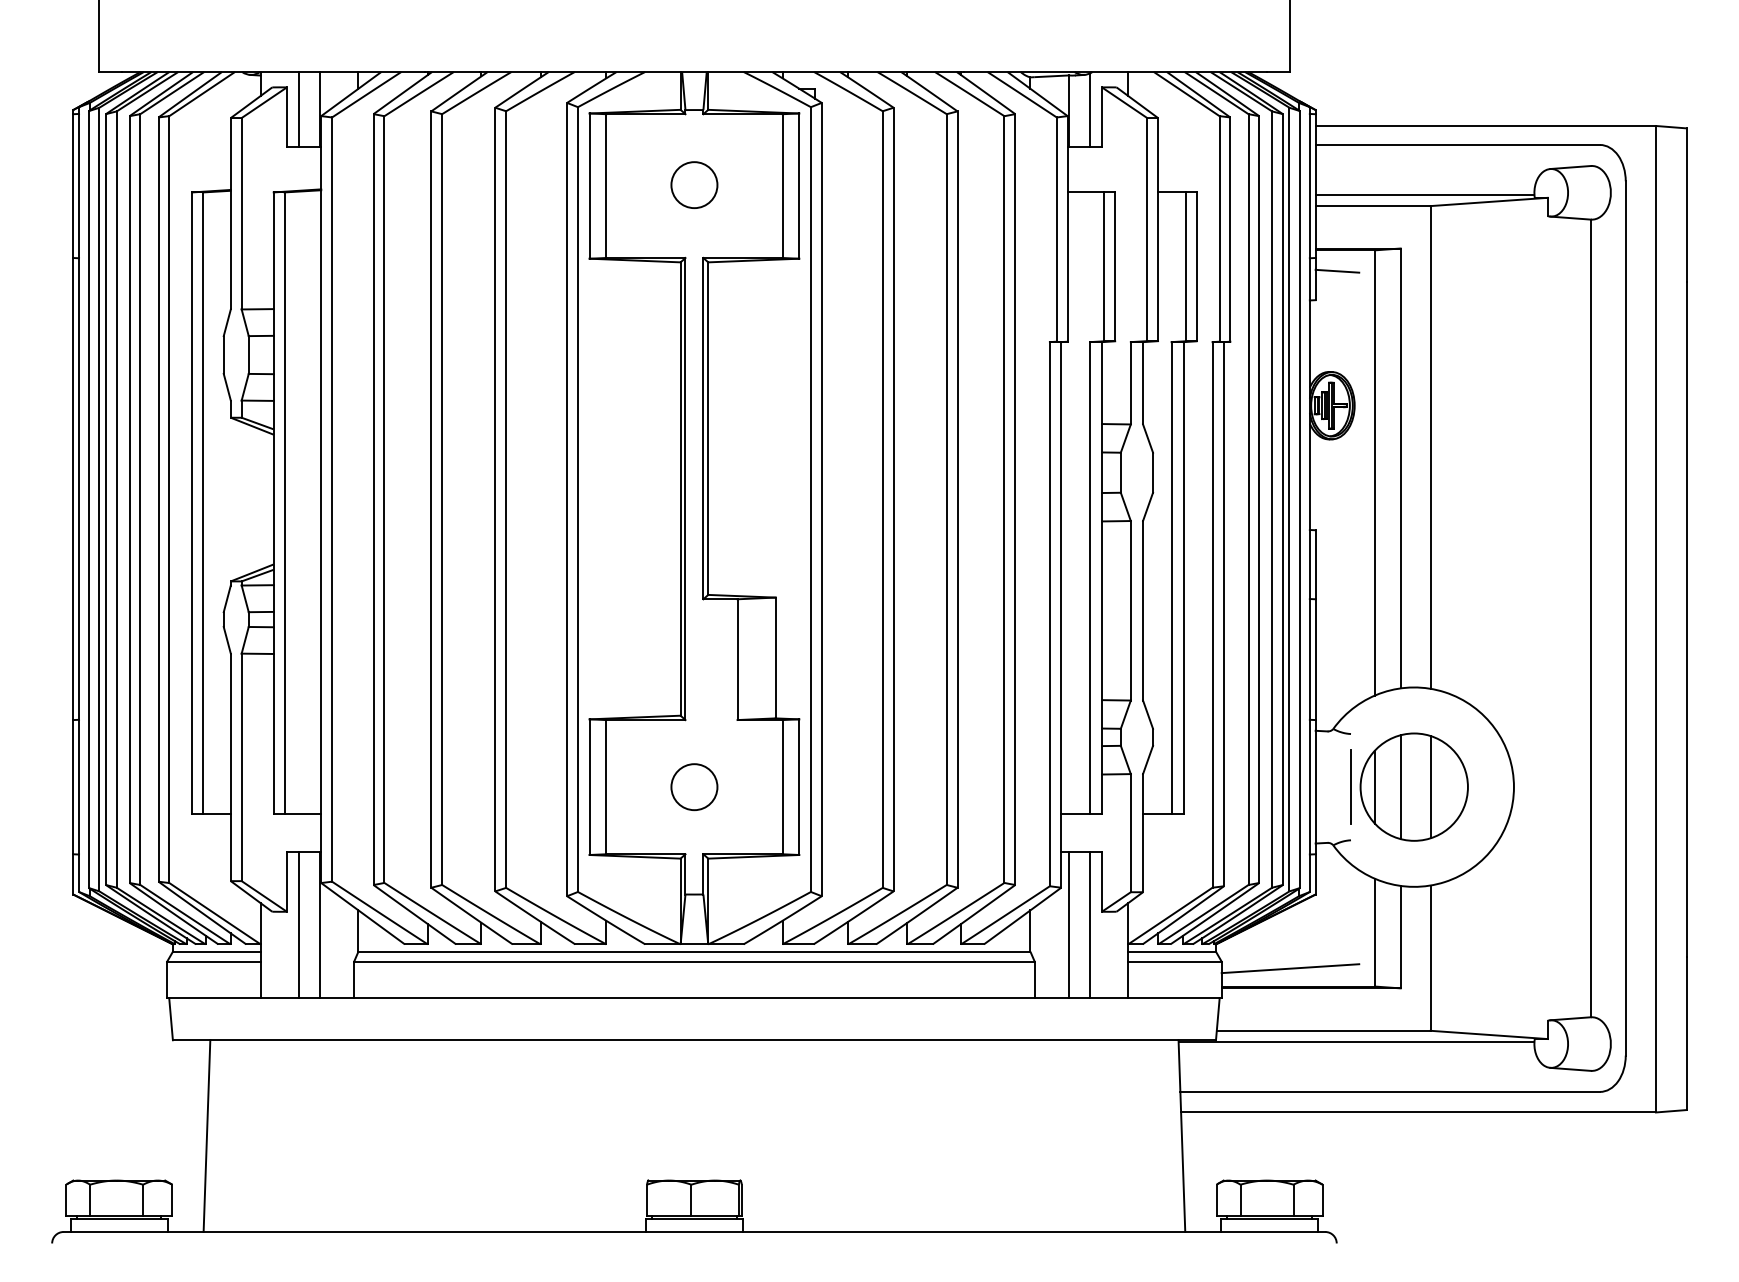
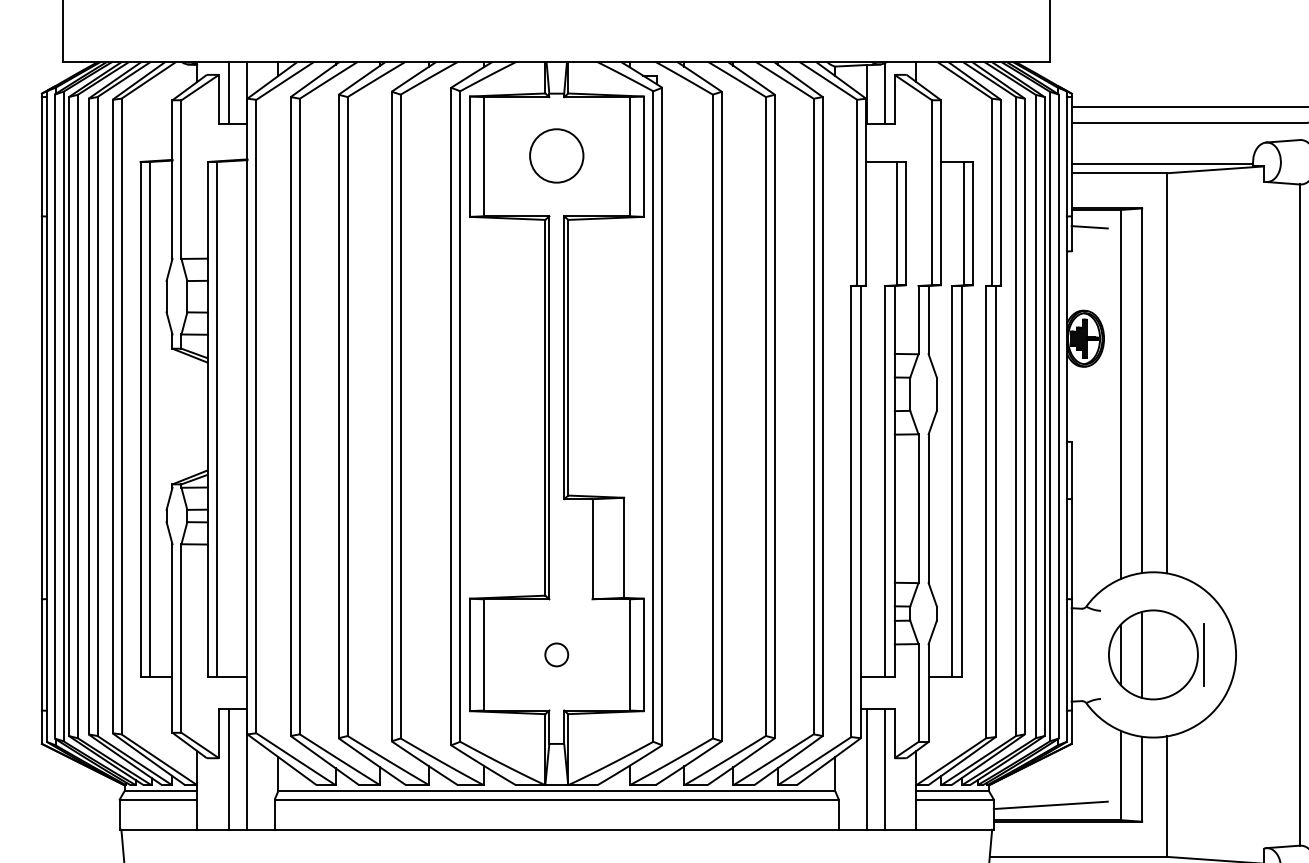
circle: (694, 184) -> (556, 155), size x1.4
line: (1350, 786) -> (1203, 654), moved
circle: (694, 787) -> (556, 655), size x0.6
line: (1430, 787) -> (1166, 655), removed

